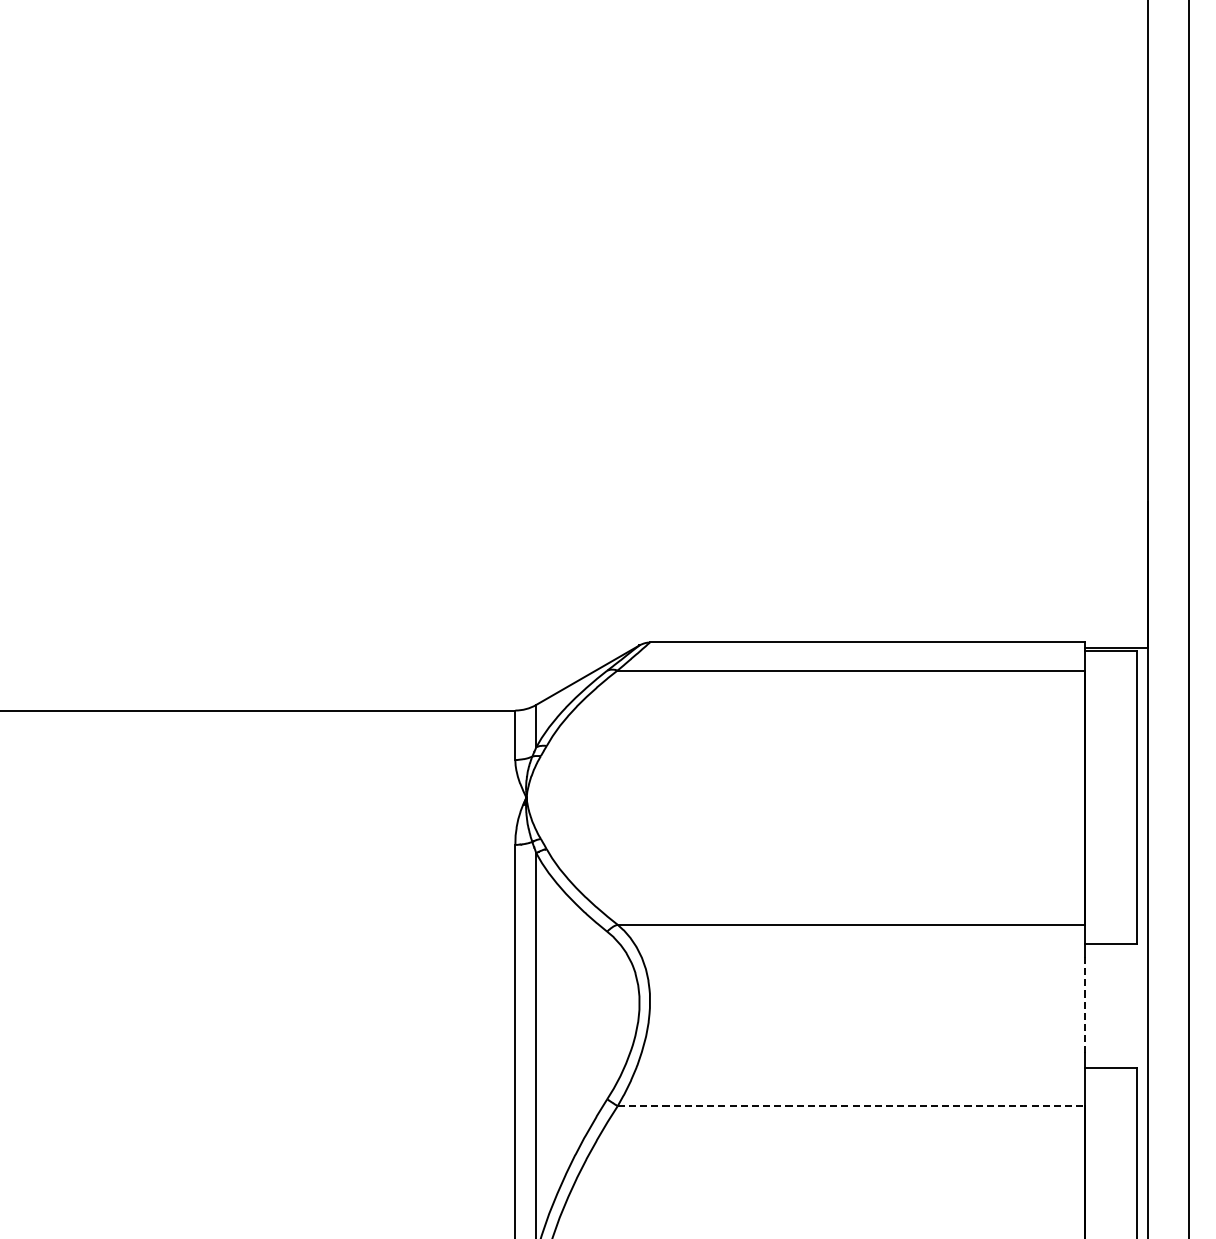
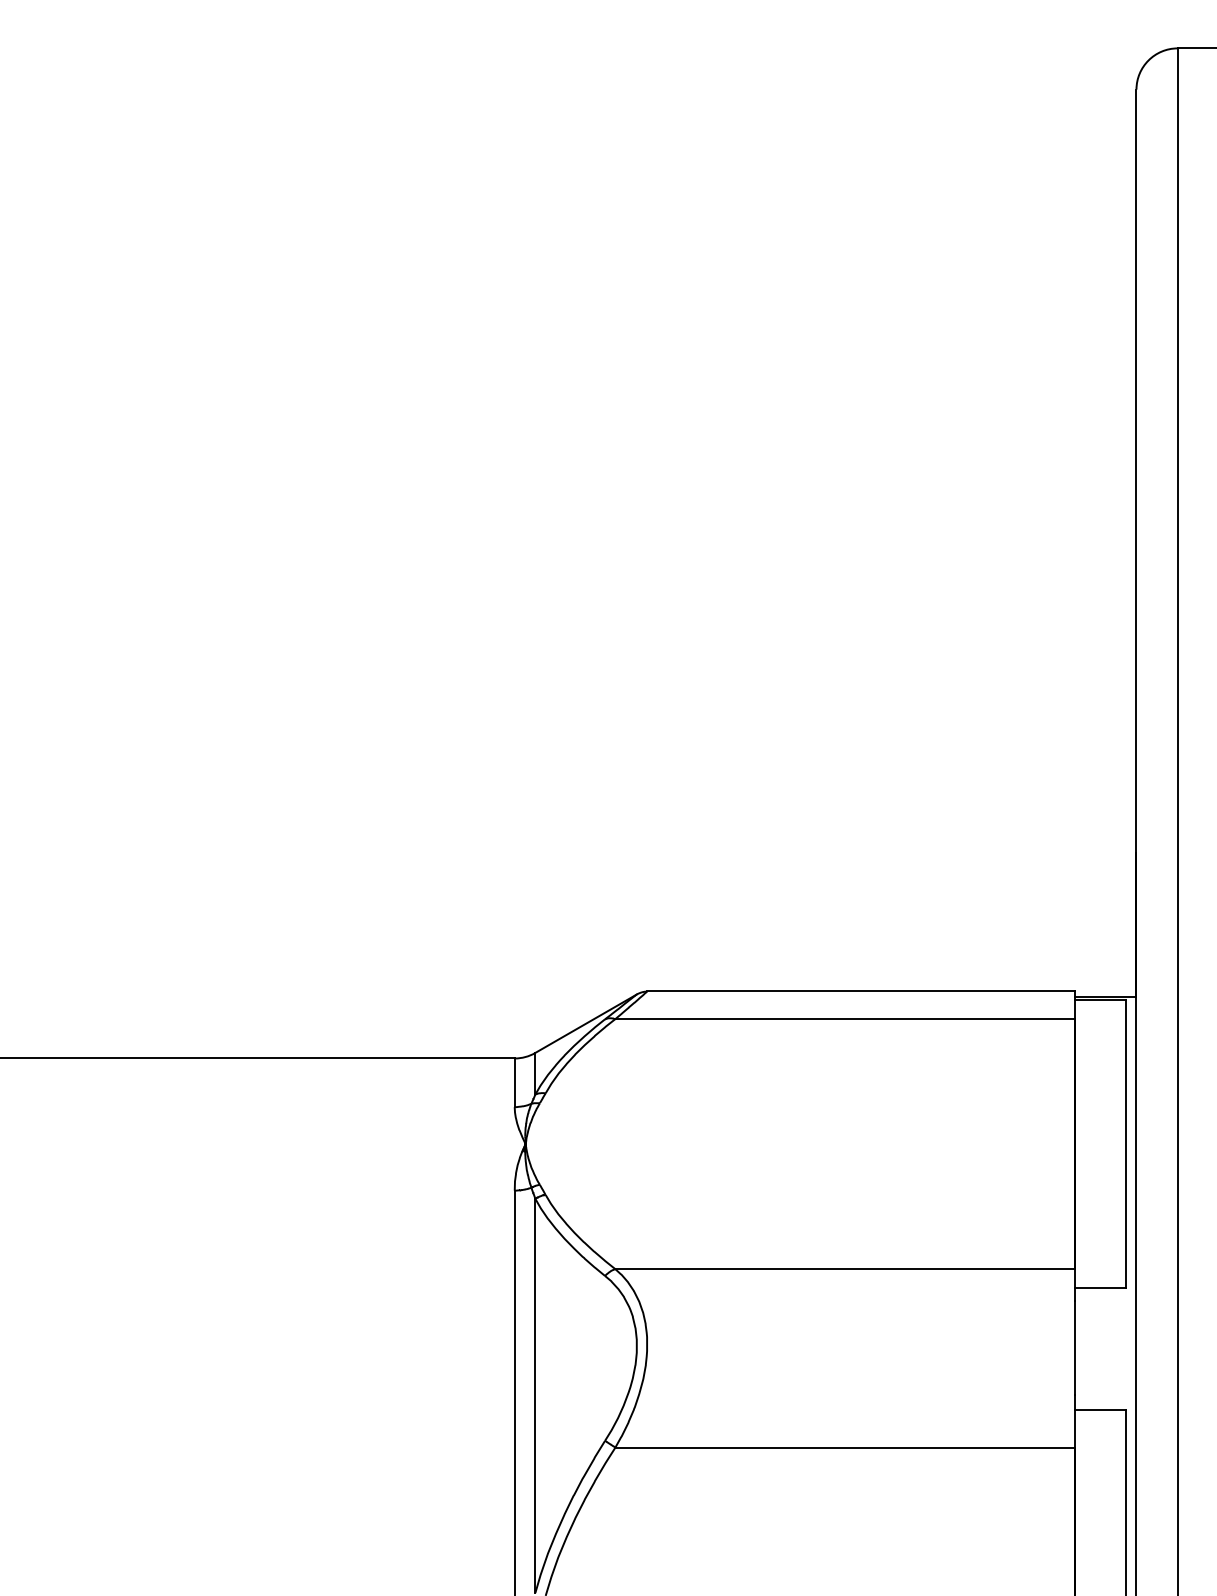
line: (1084, 1005) -> (1074, 1348), dashed -> solid
line: (851, 1106) -> (845, 1447), dashed -> solid

